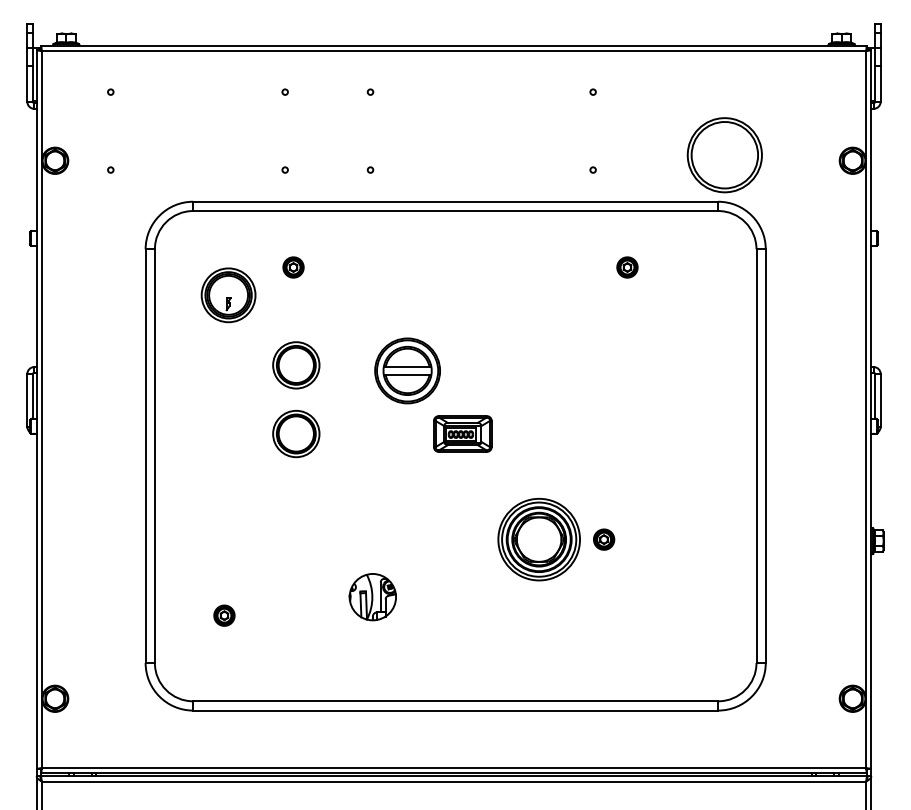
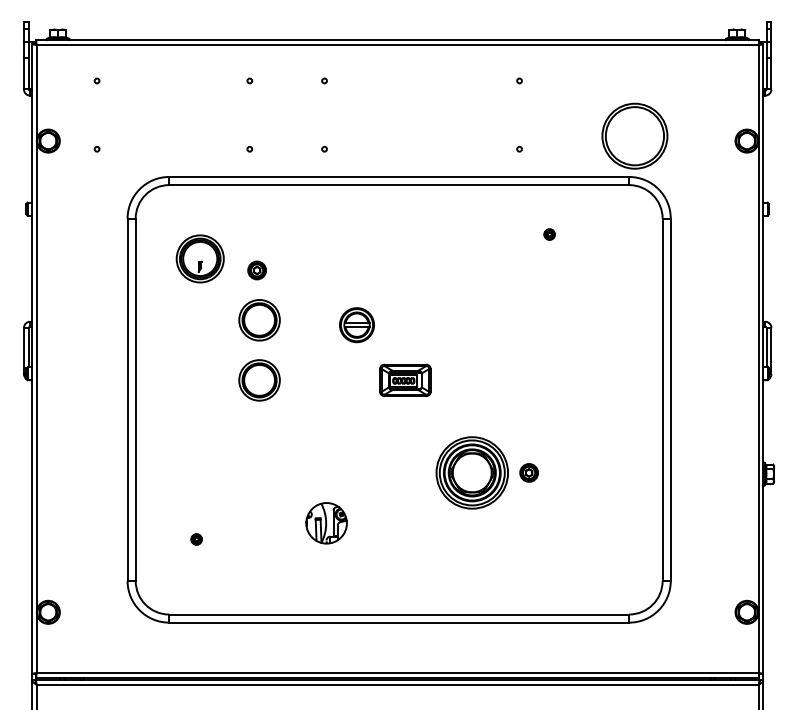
part: (293, 267) -> (257, 270), moved
part: (627, 267) -> (549, 234), size x0.6
part: (407, 370) -> (356, 324), size x0.6
part: (224, 615) -> (196, 539), size x0.6

